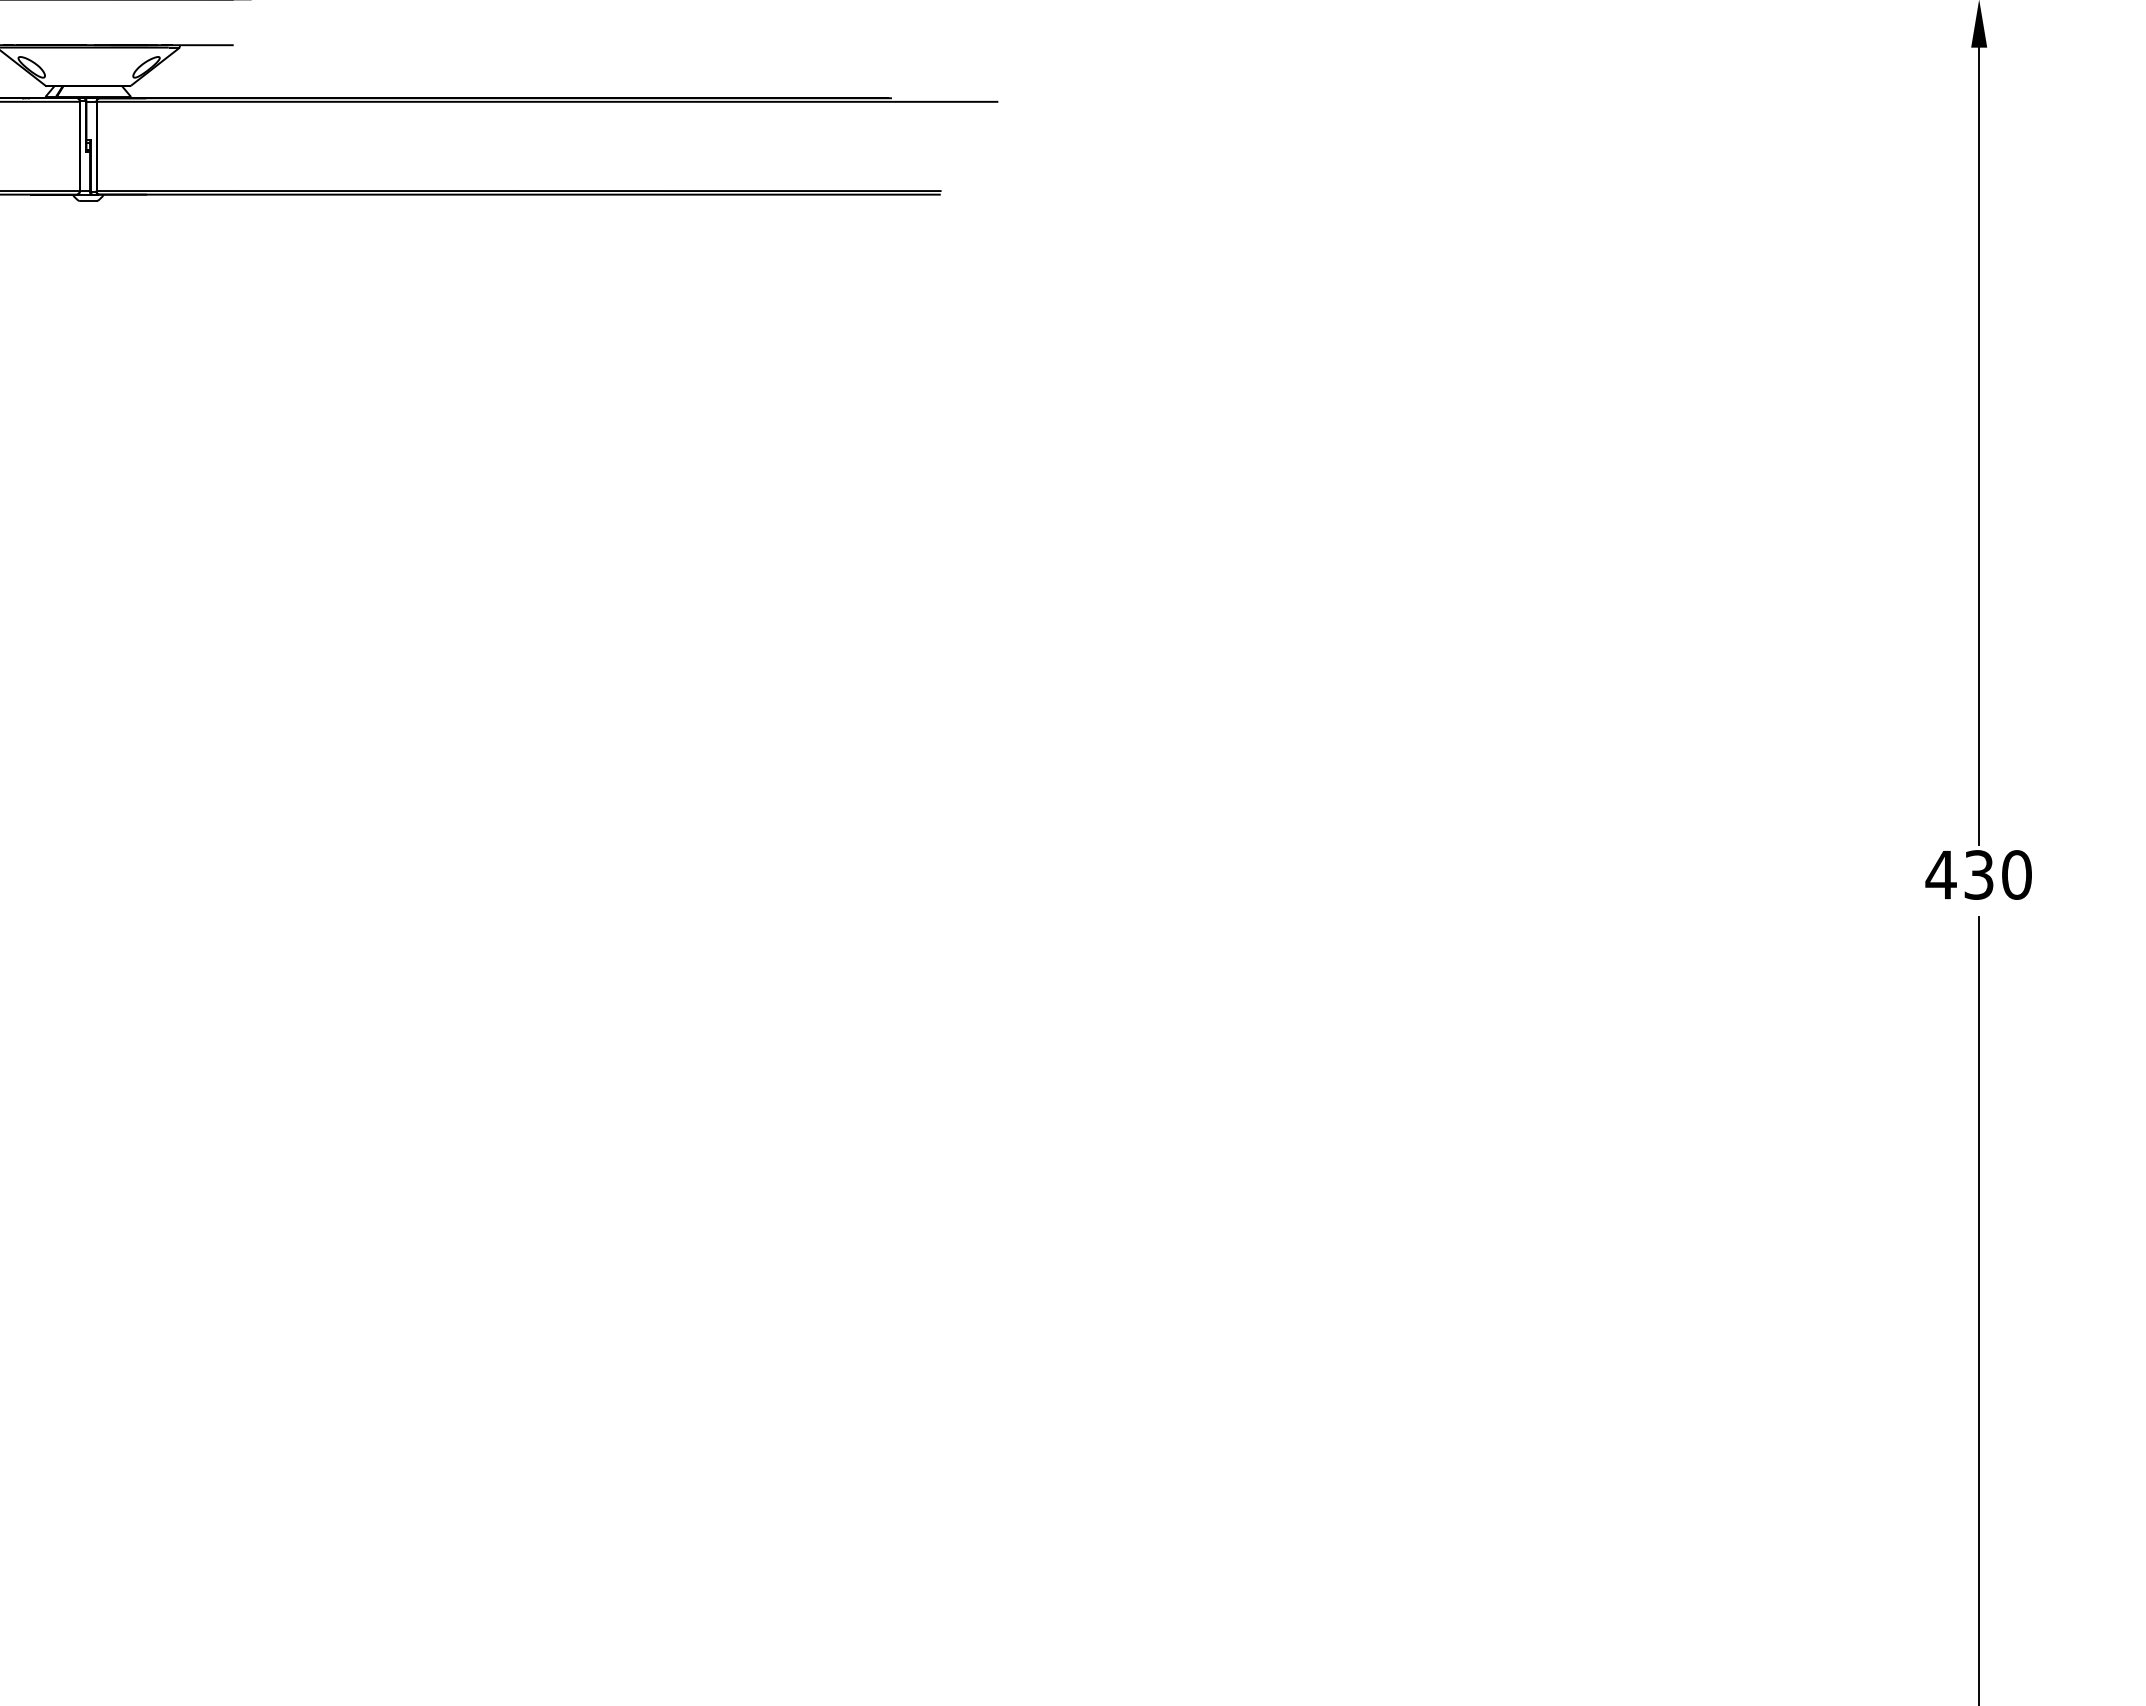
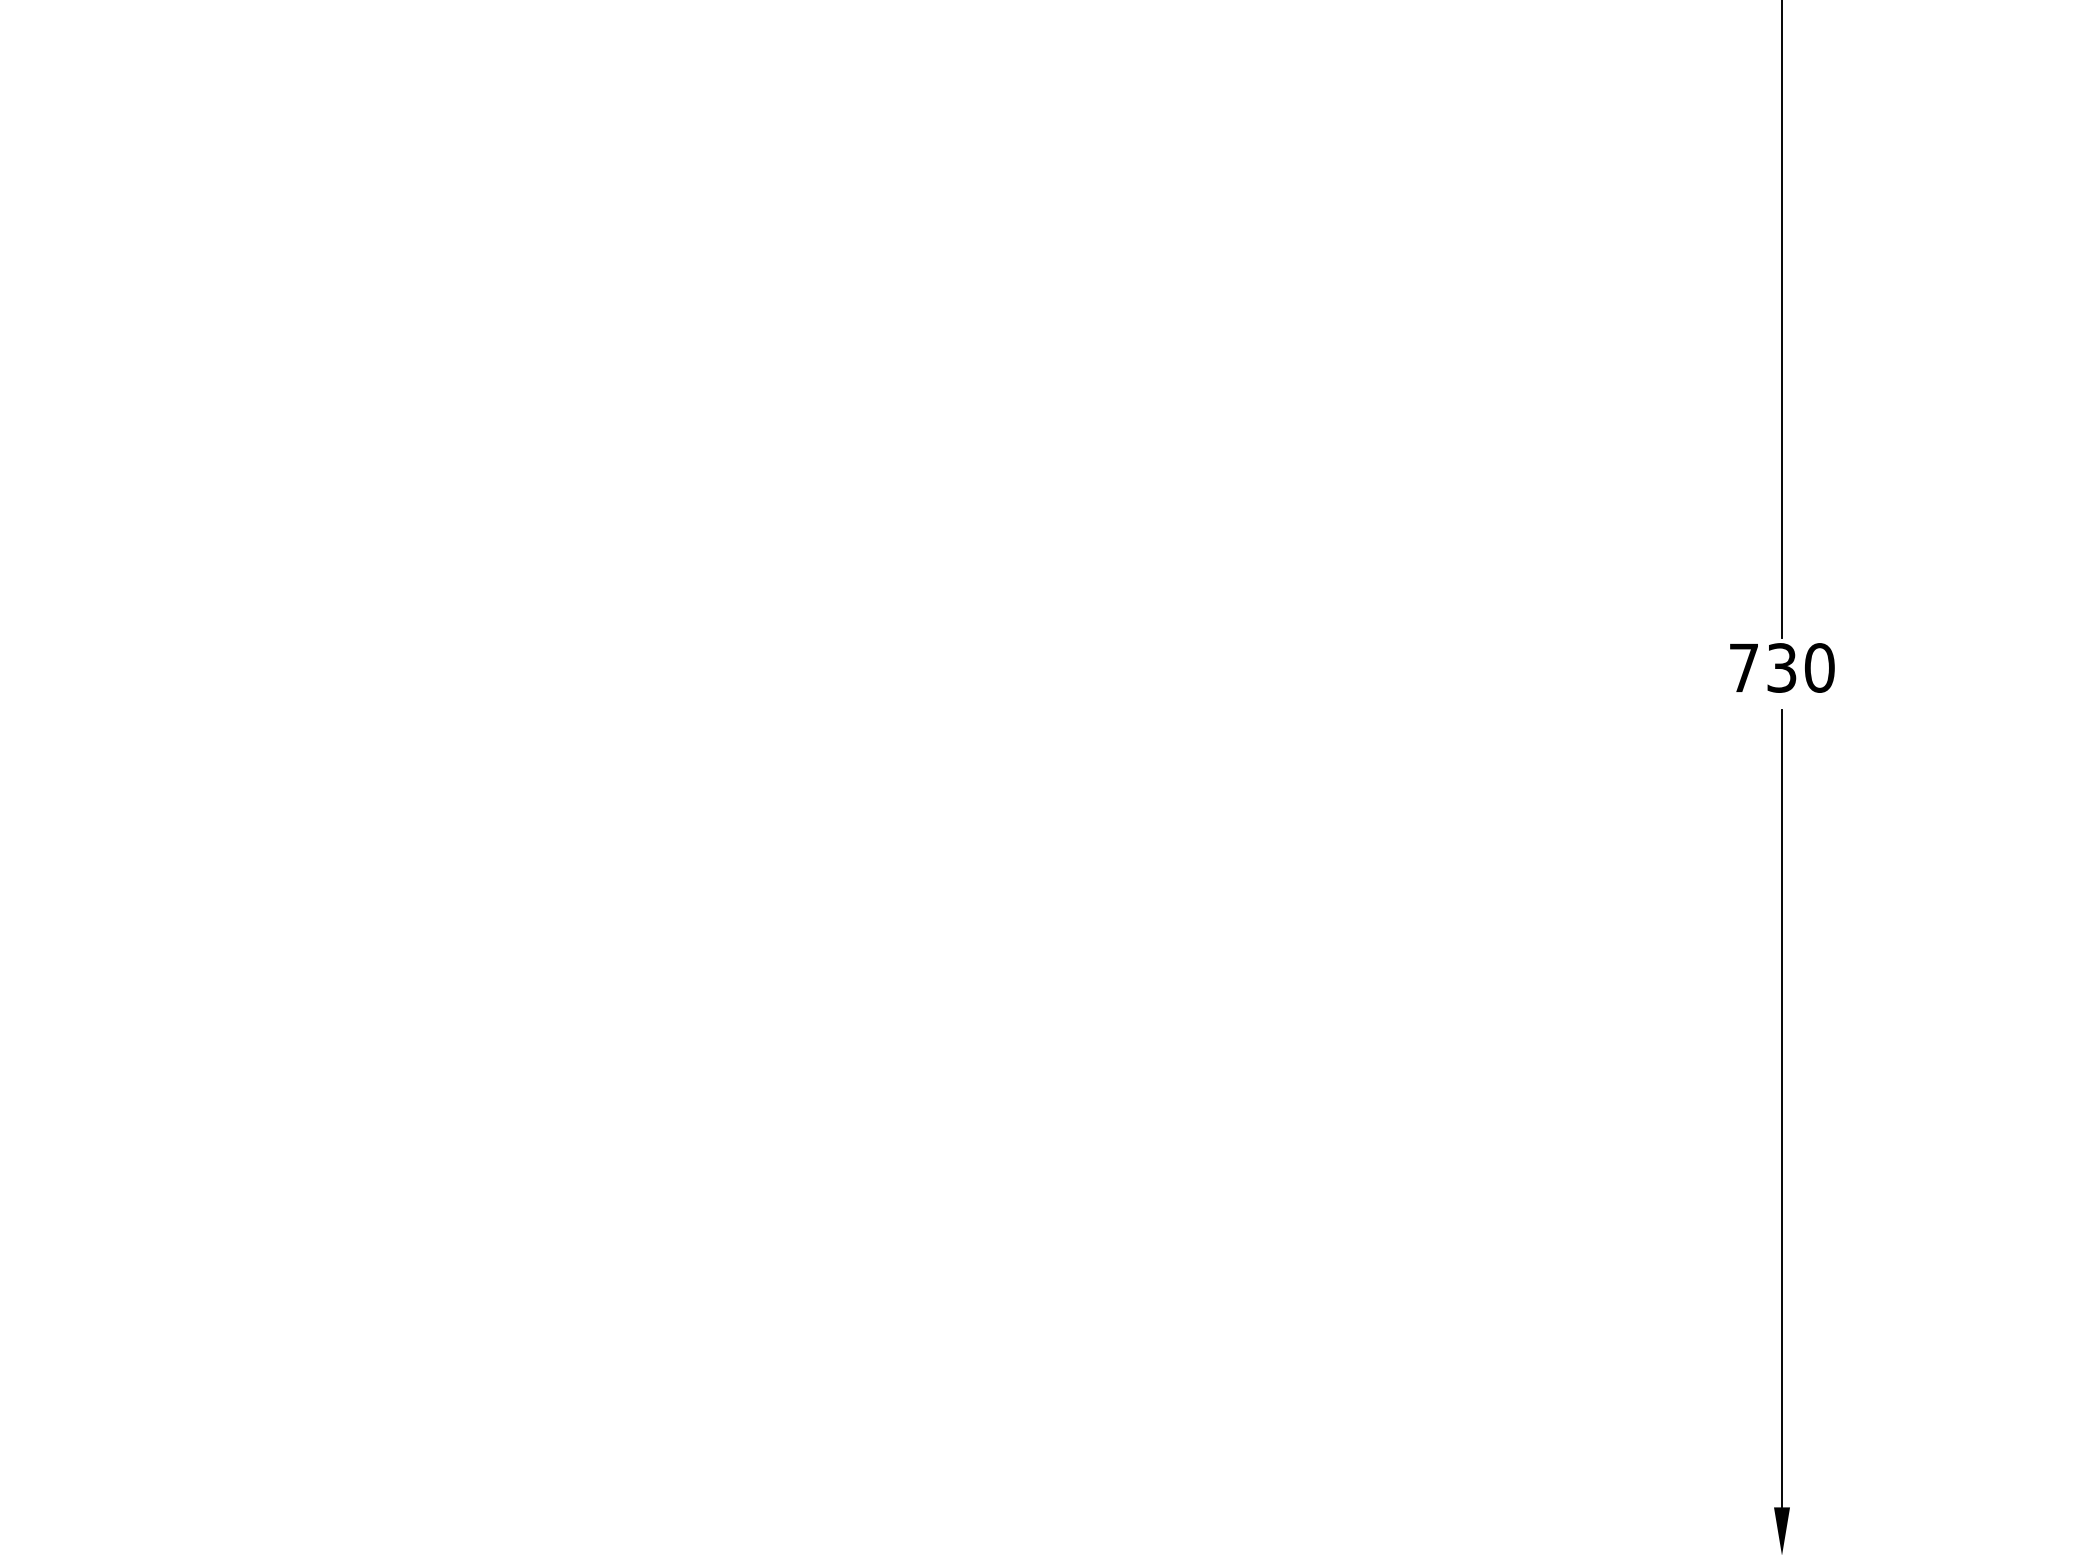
text: (1940, 874) -> (1743, 667), 430 -> 730

